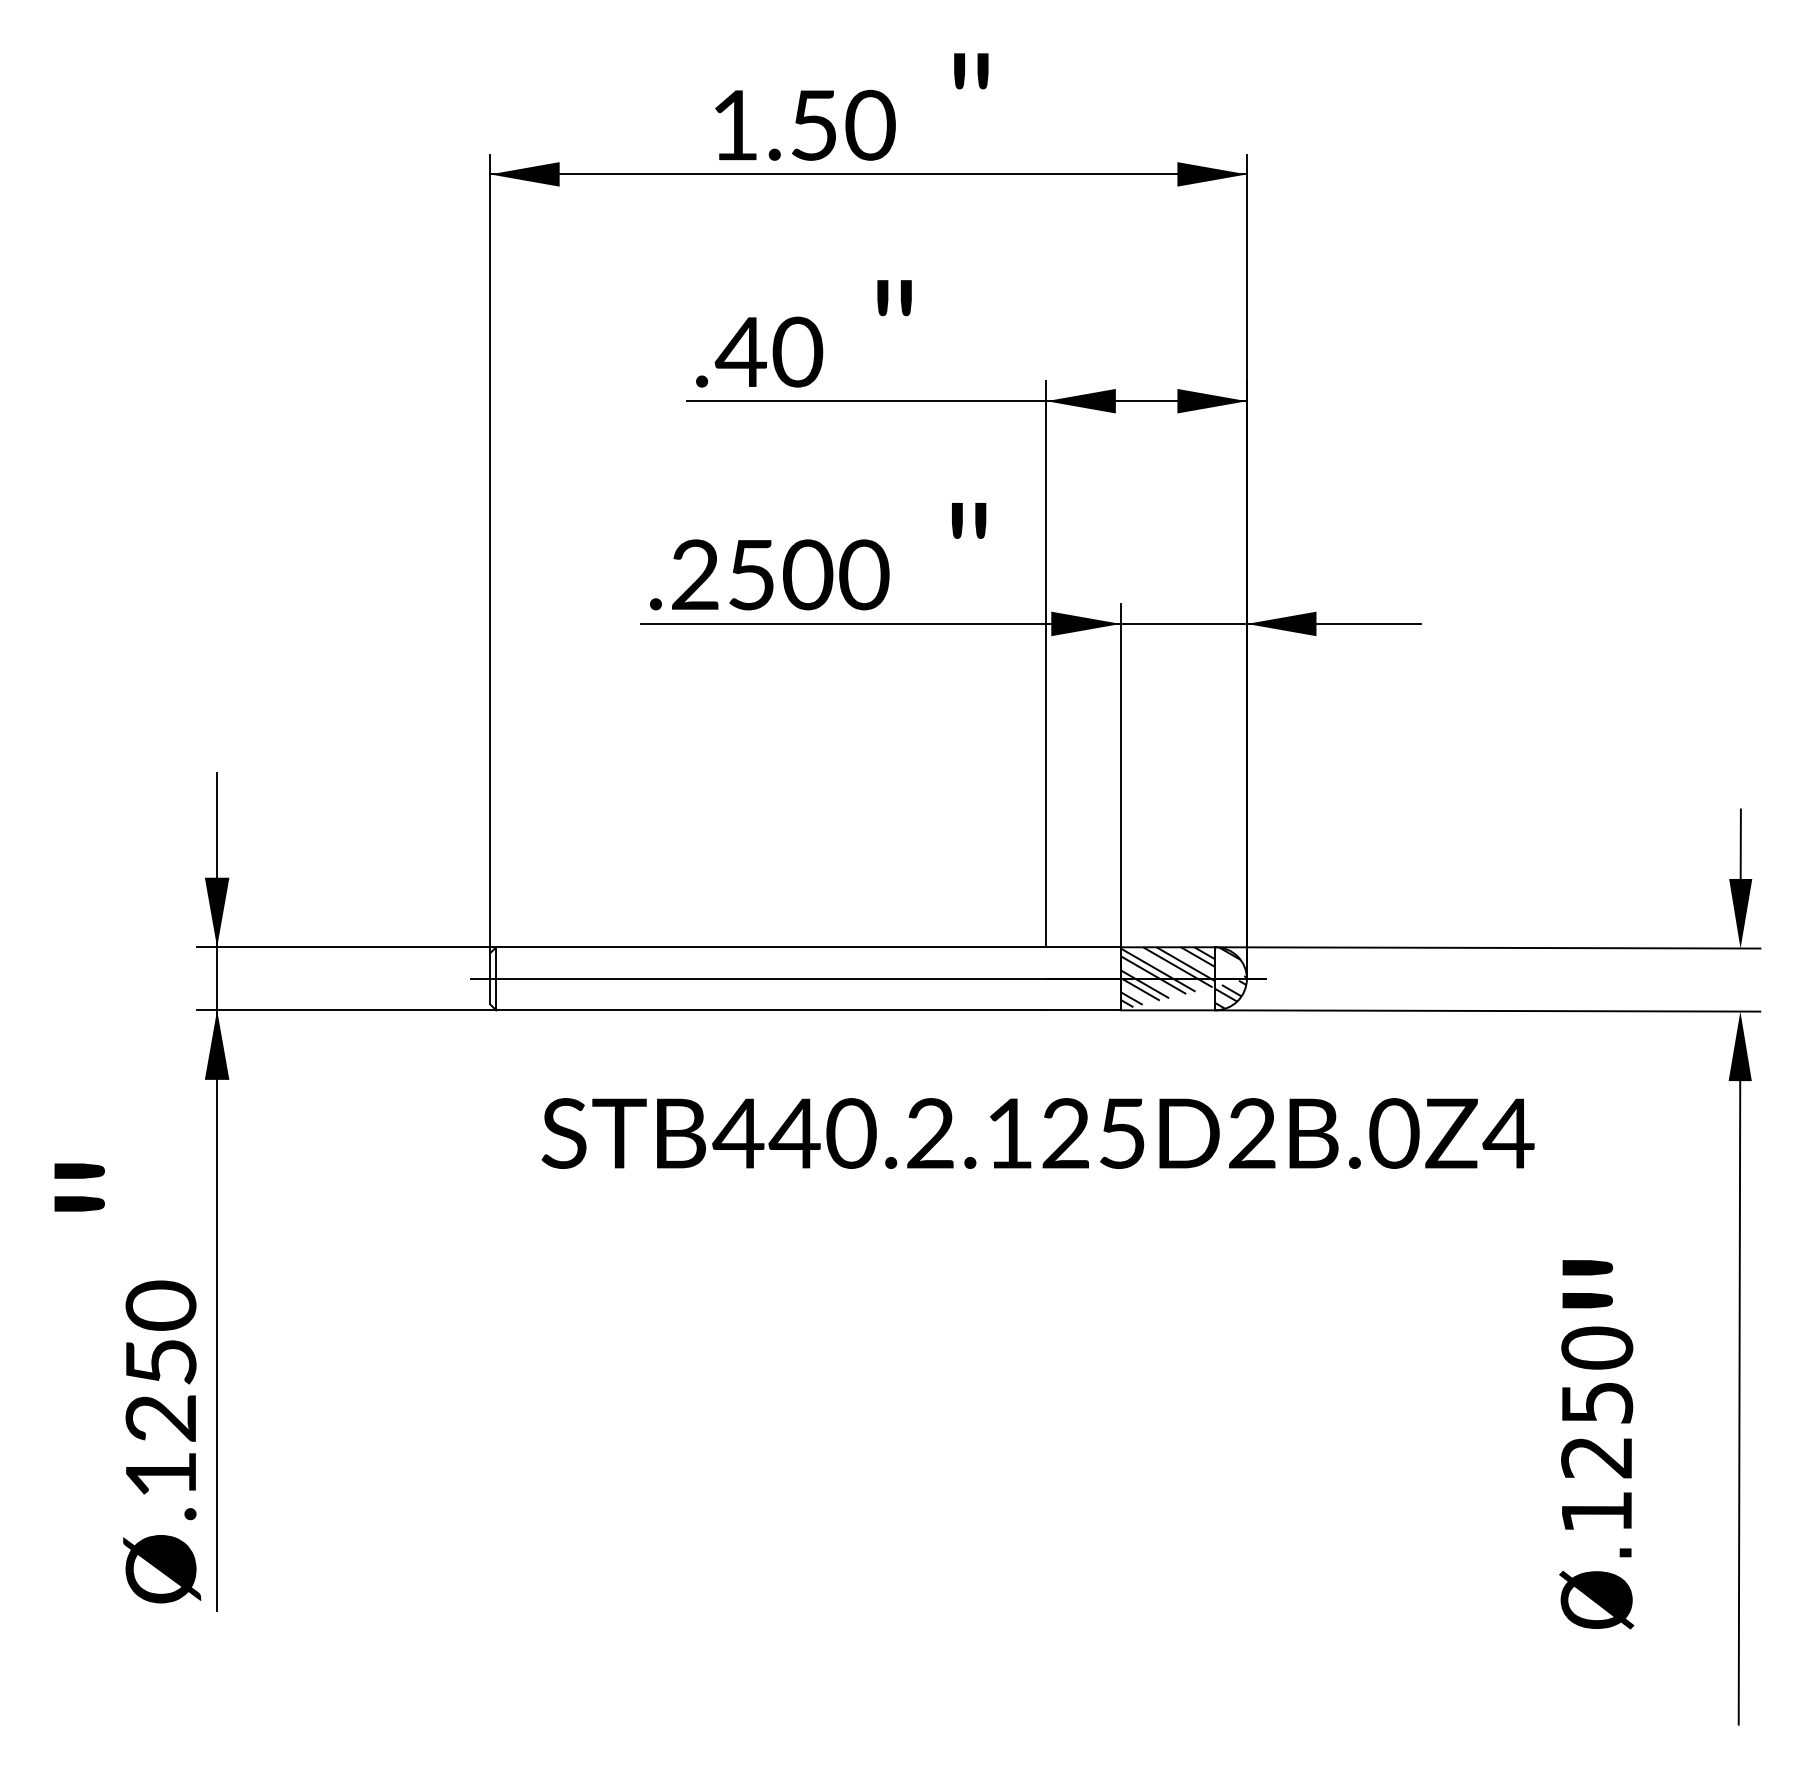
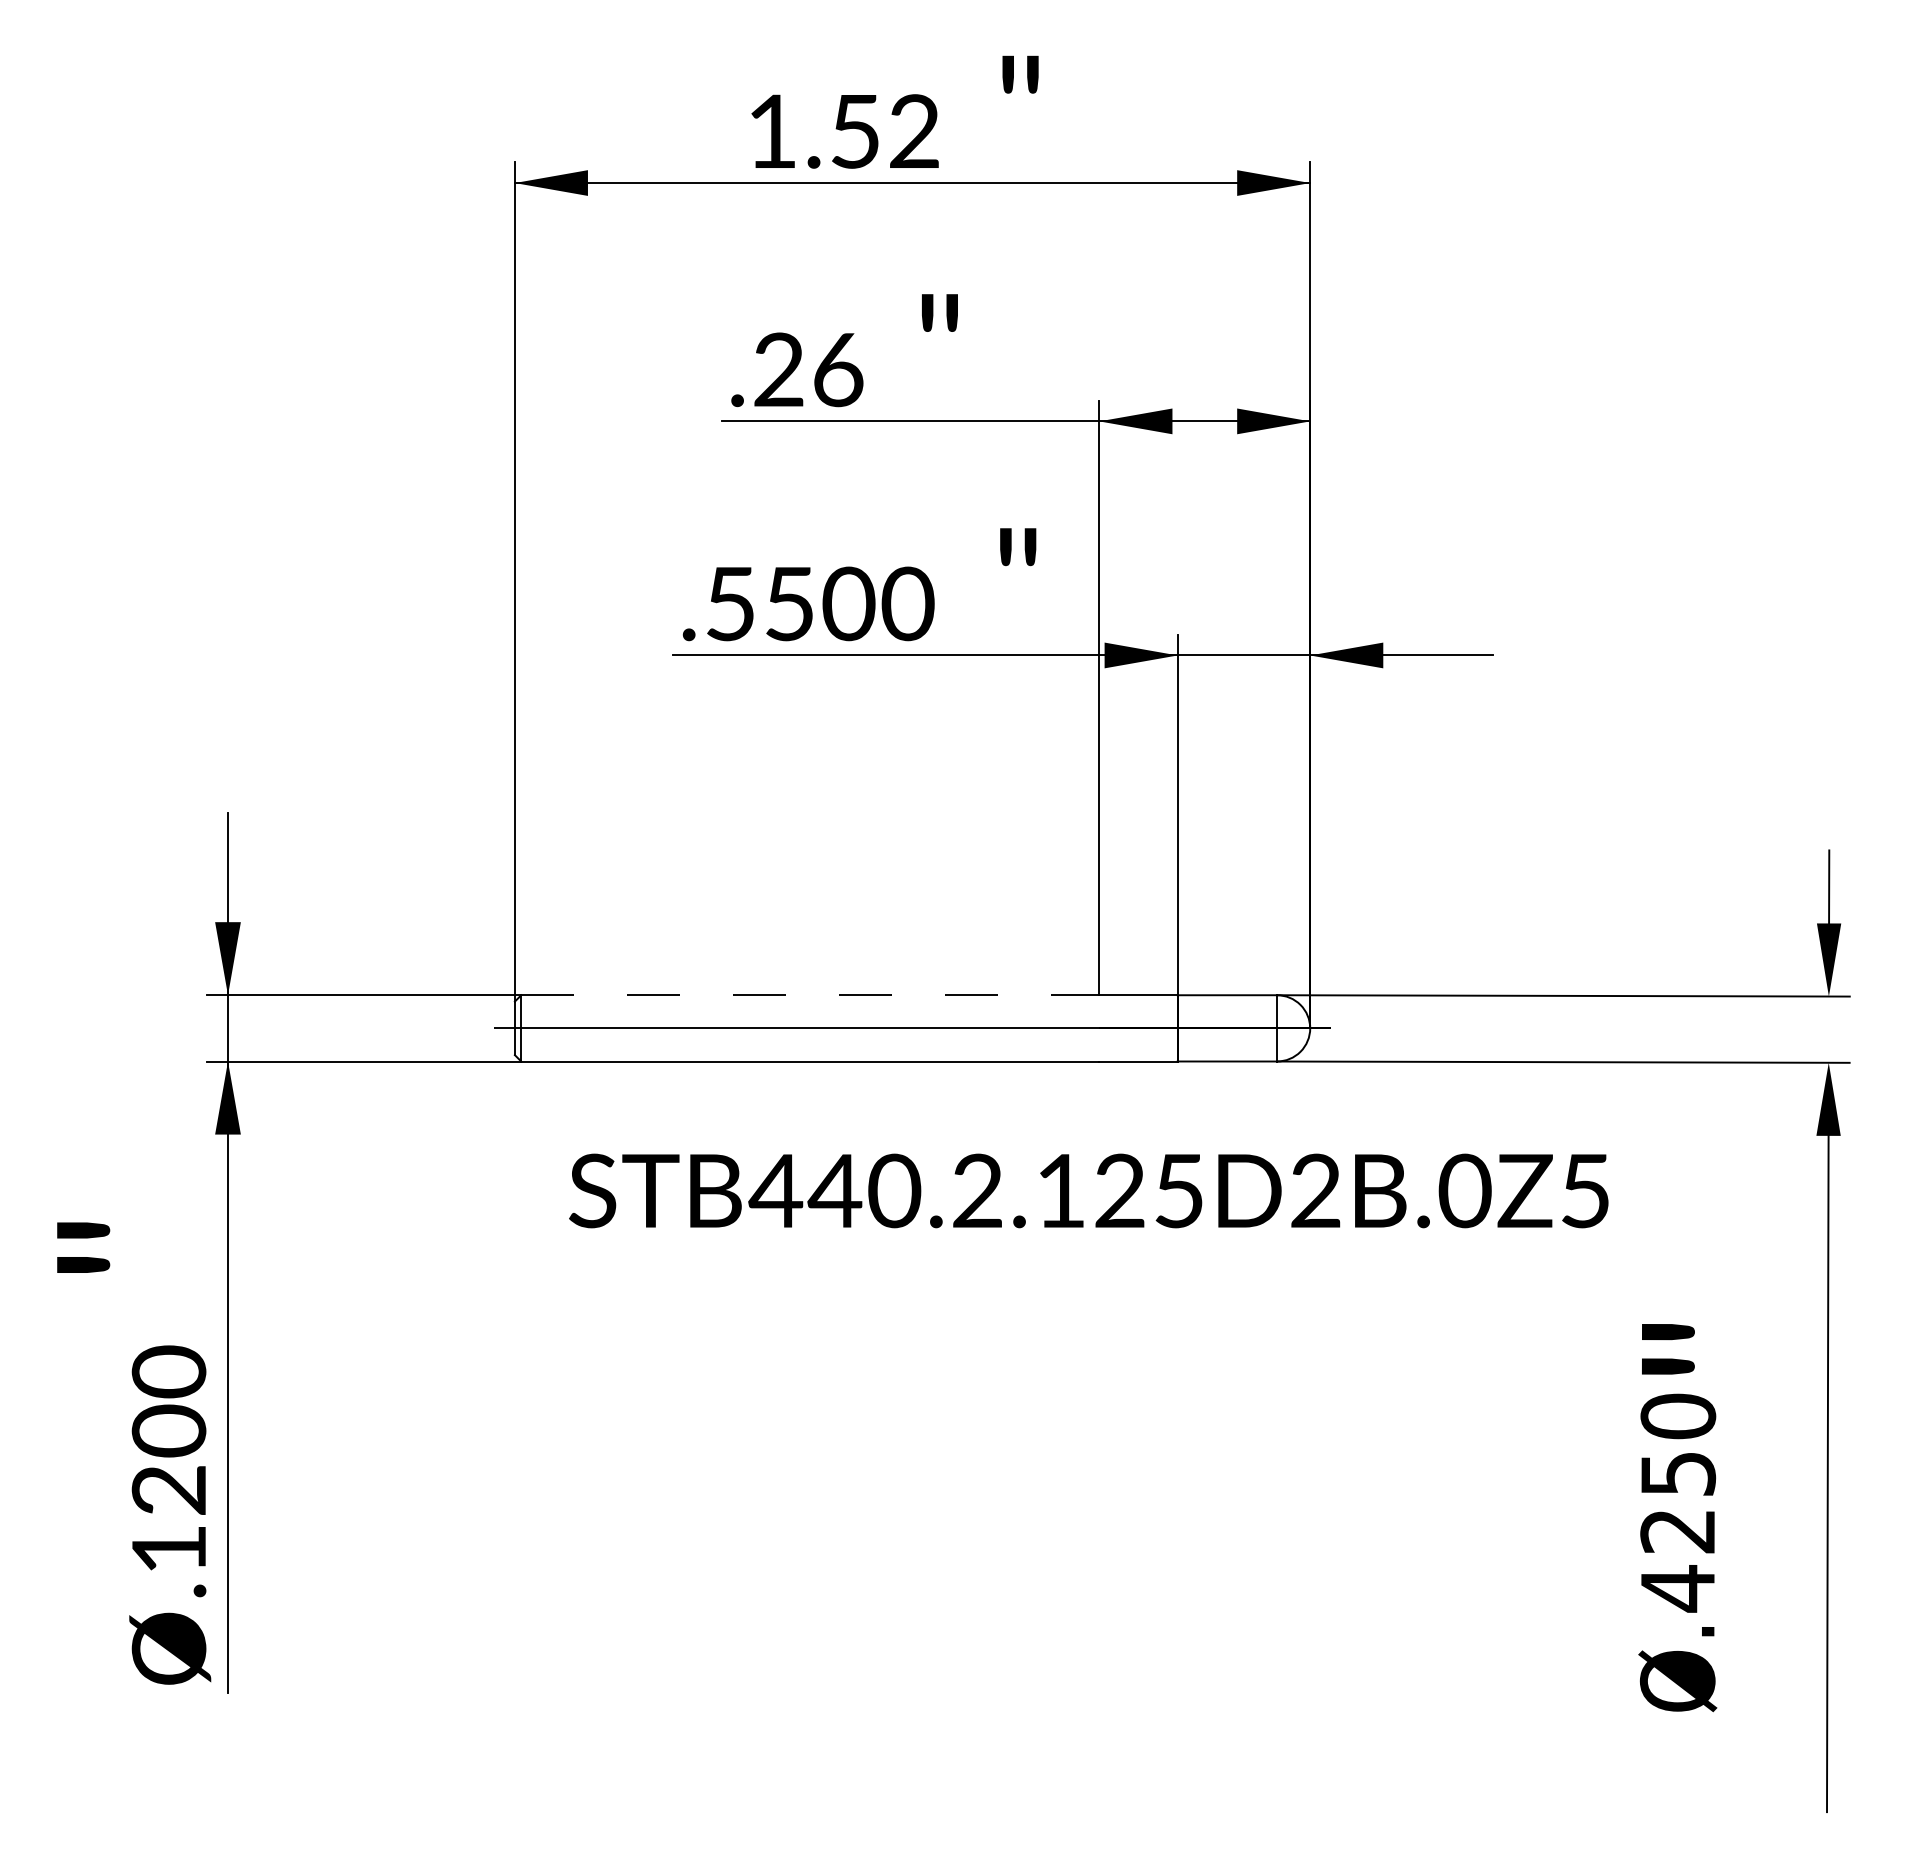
text: (870, 125) -> (914, 131), 1.50 -> 1.52
text: (768, 351) -> (807, 369), .40 -> .26
text: (695, 574) -> (730, 603), .2500 -> .5500
line: (771, 947) -> (810, 995), solid -> dashed
hatch: (1183, 978) -> (1243, 1028), removed
text: (1507, 1134) -> (1584, 1191), STB440.2.125D2B.0Z4 -> STB440.2.125D2B.0Z5
text: (160, 1361) -> (168, 1430), .1250 -> .1200
text: (1596, 1511) -> (1677, 1588), Ø.1250 -> Ø.4250

